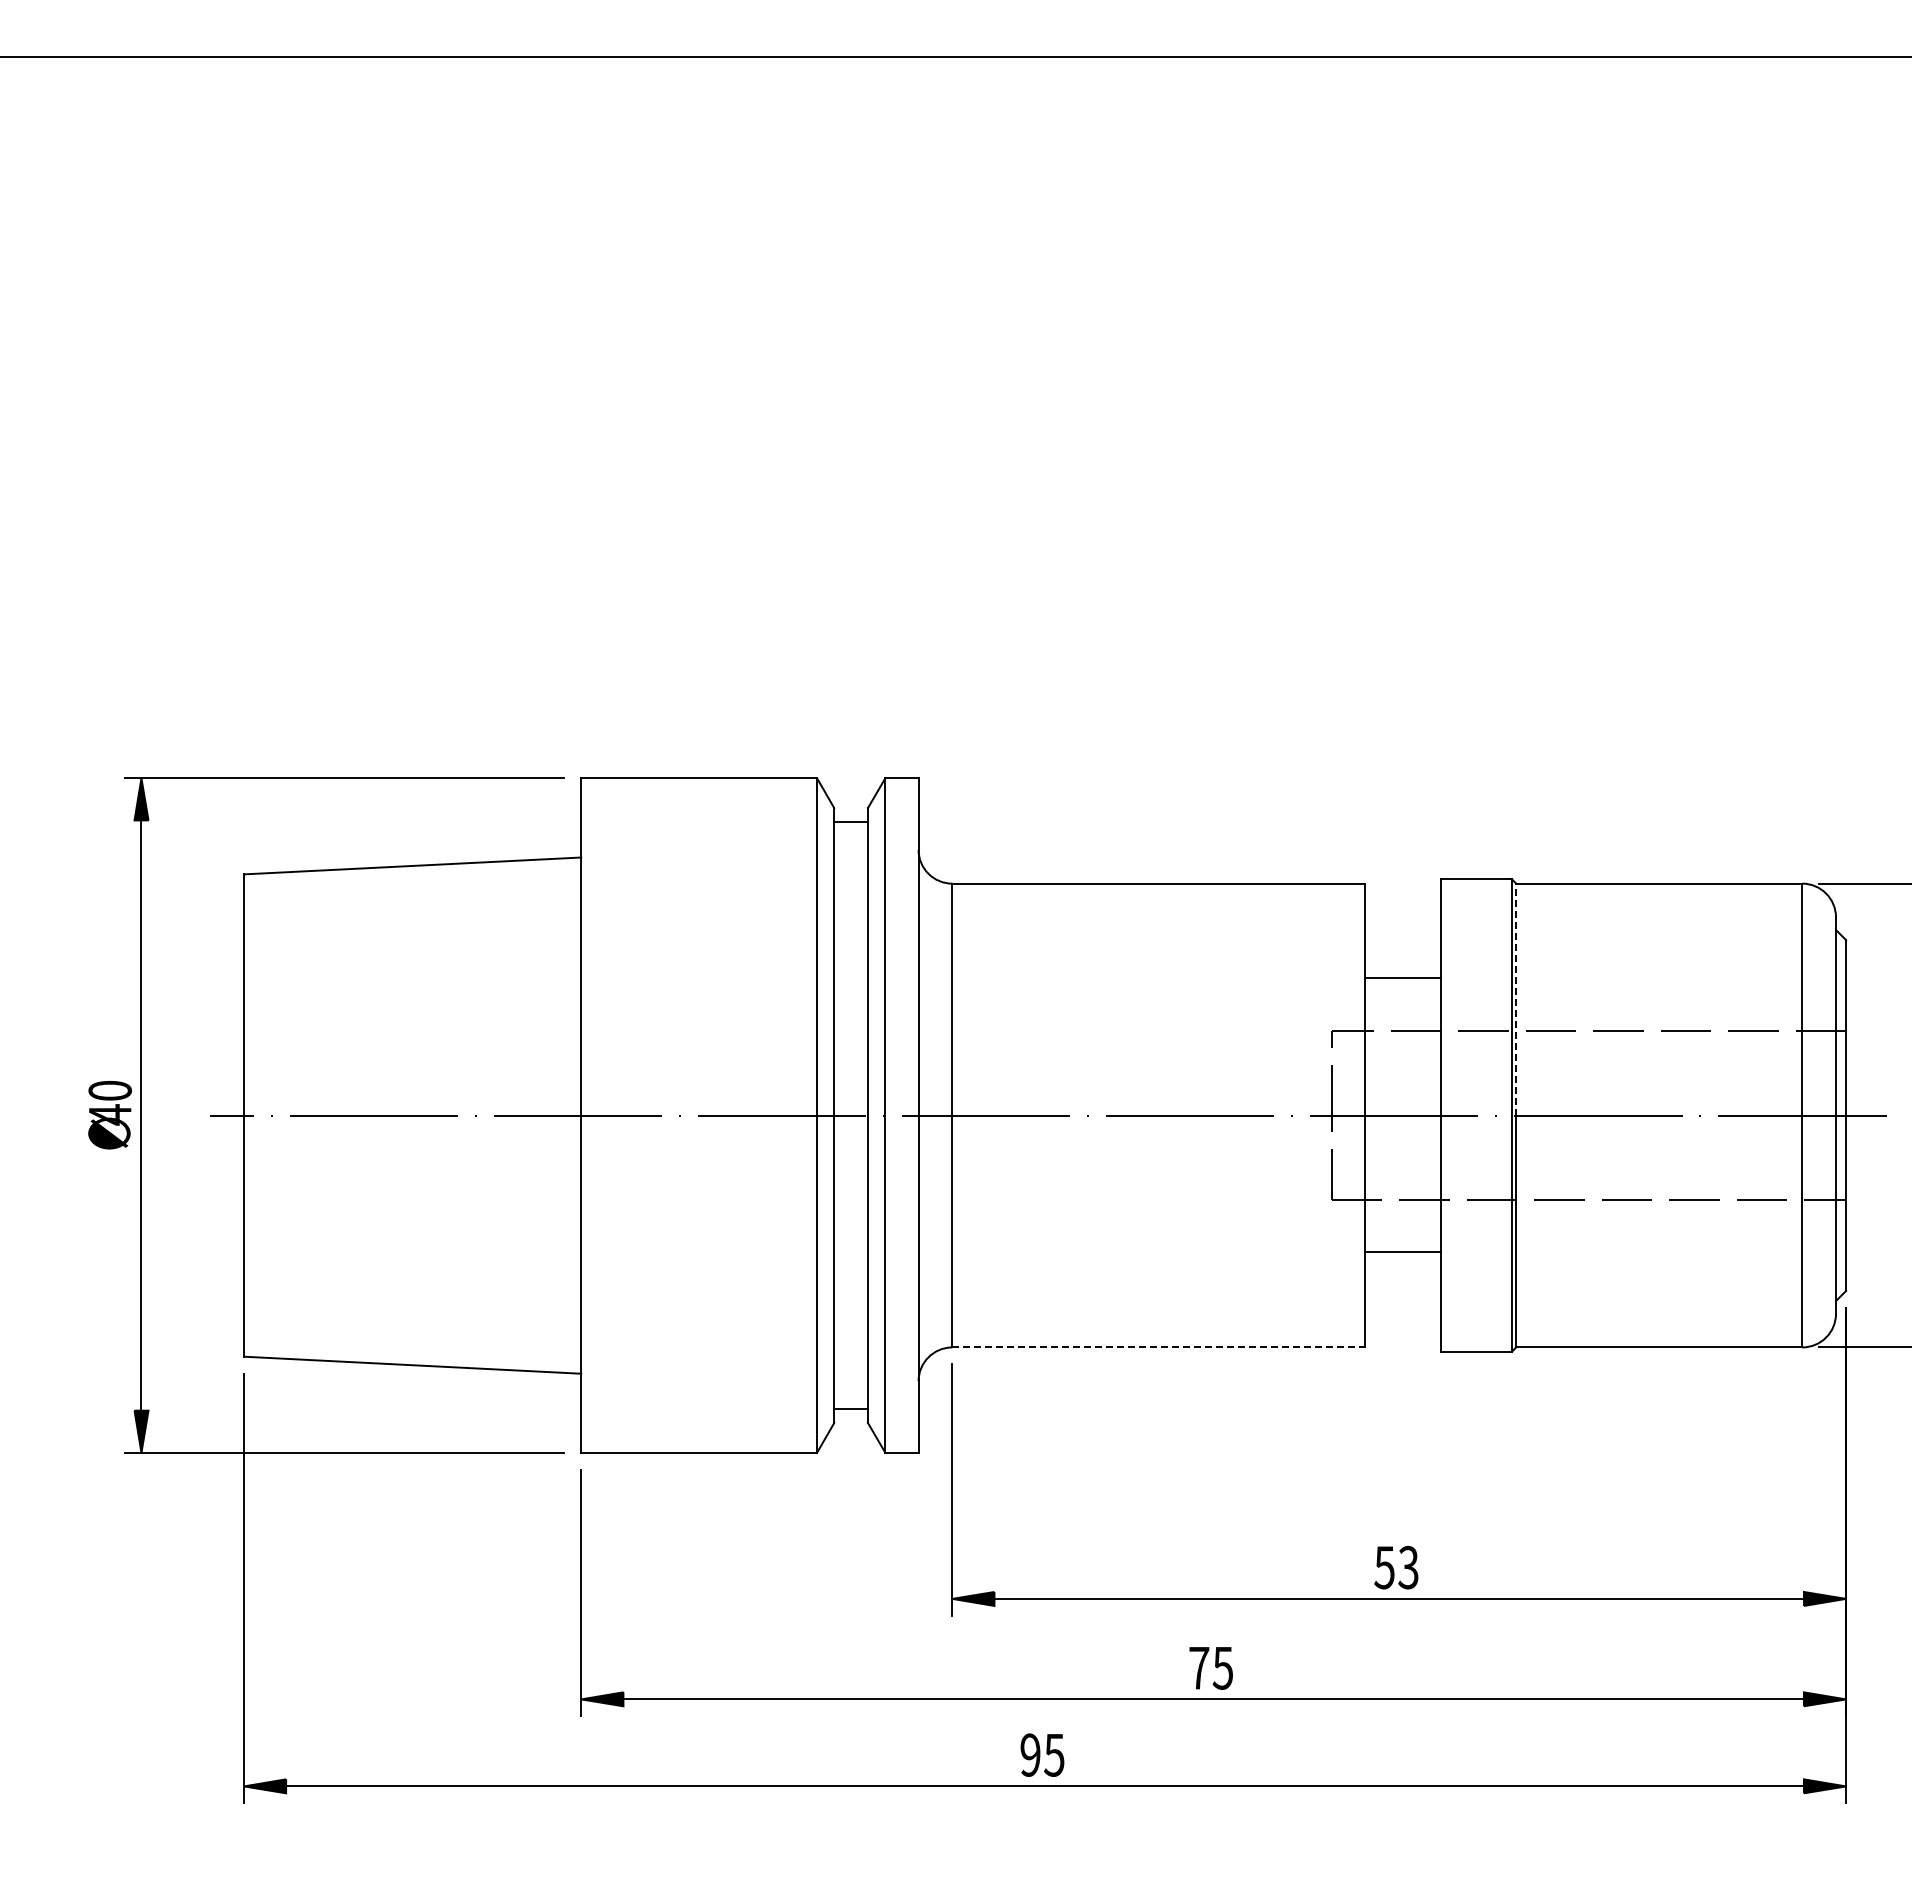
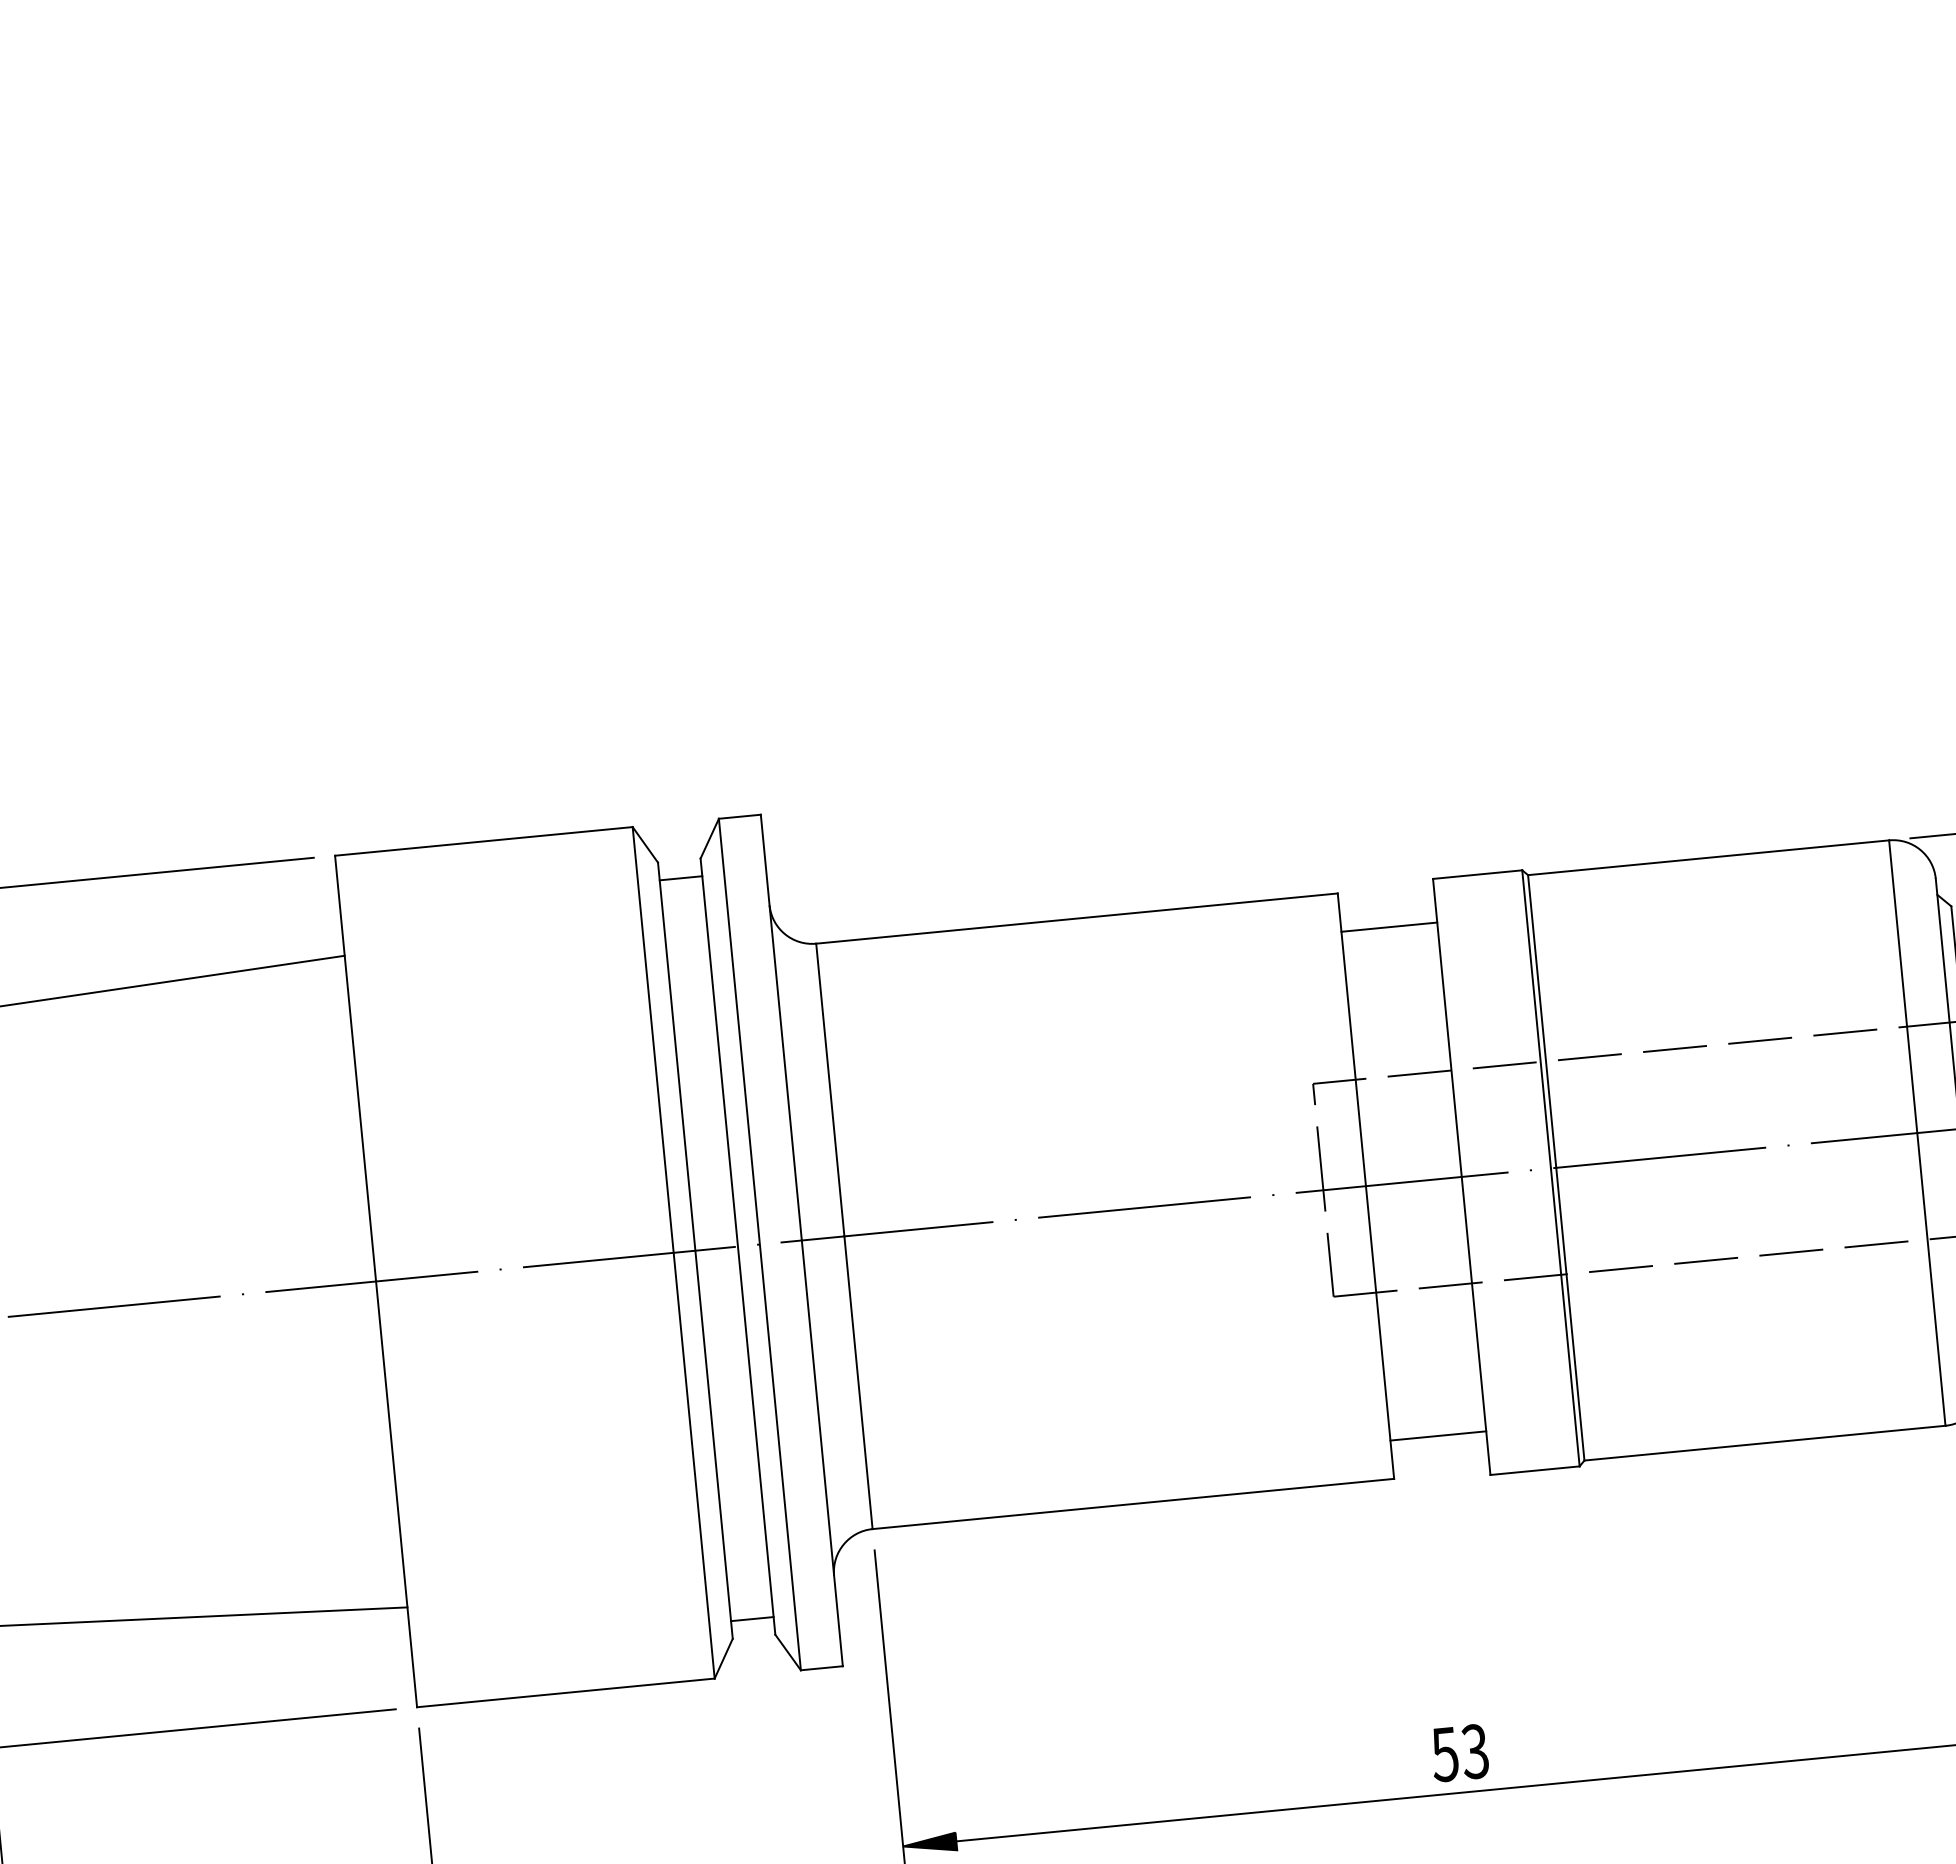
line: (1403, 978) -> (1389, 927), moved
line: (1516, 999) -> (1542, 1021), dashed -> solid
line: (1403, 1252) -> (1438, 1436), moved
line: (1158, 1347) -> (1132, 1504), dashed -> solid

